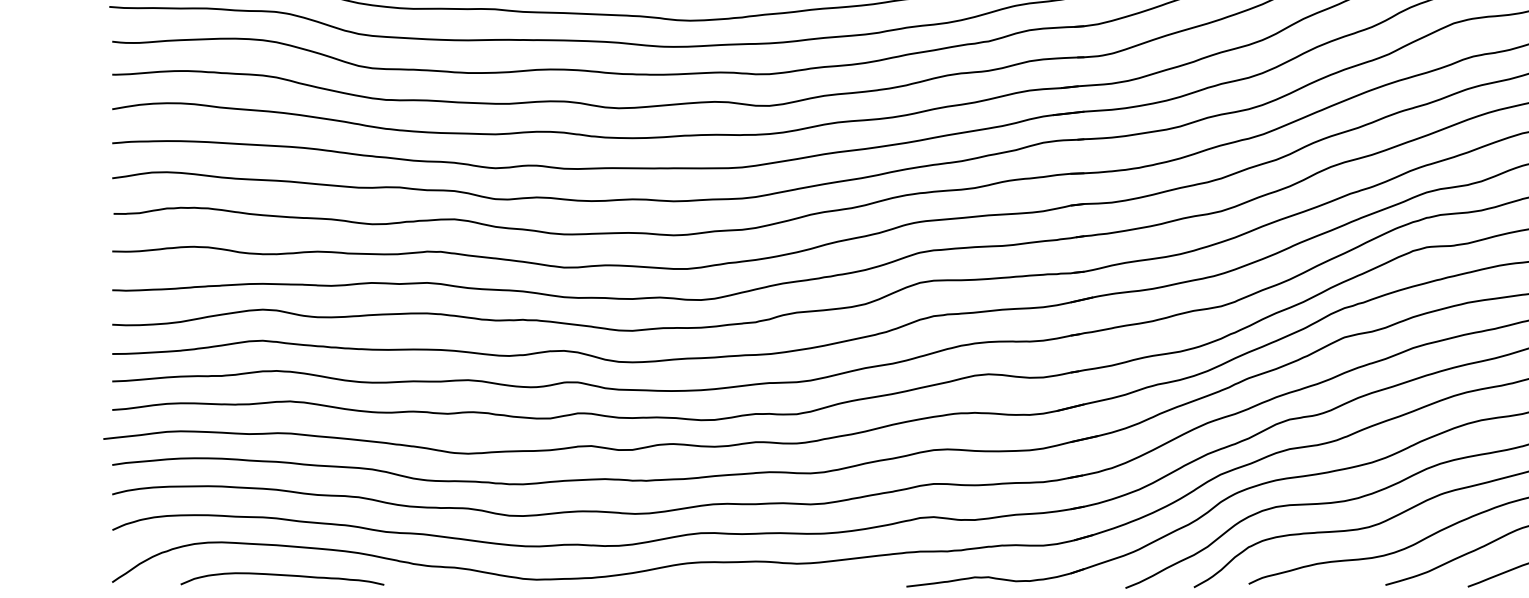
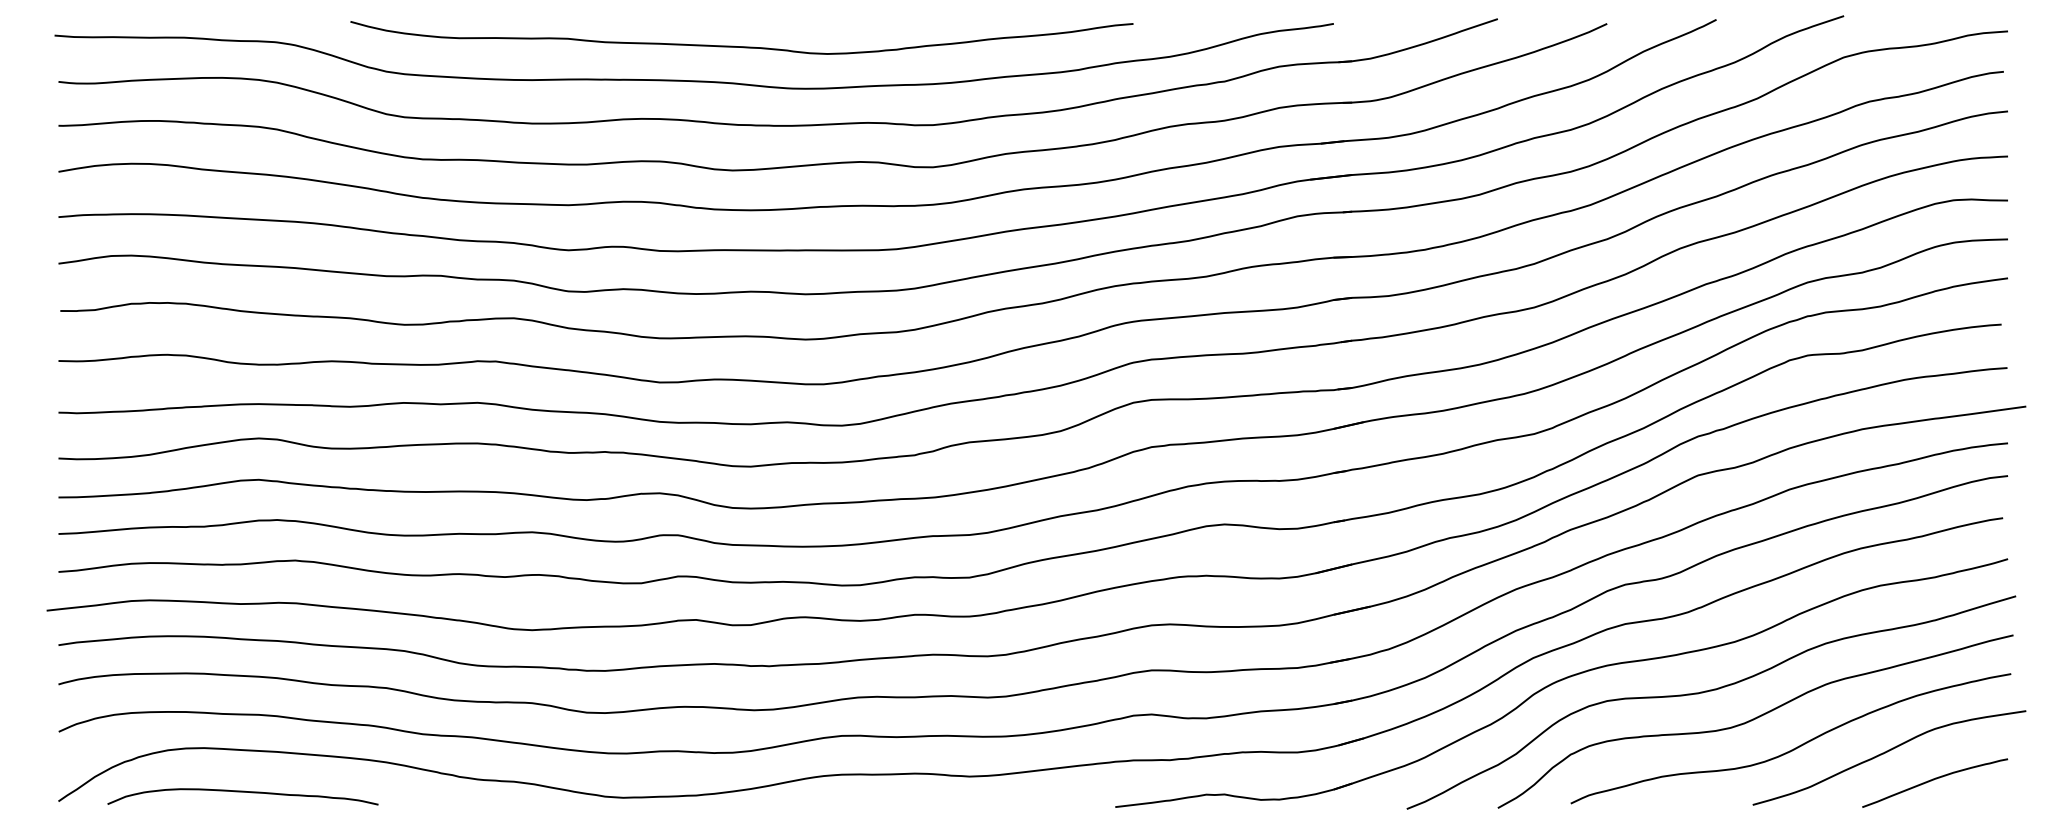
curve: (282, 575) -> (242, 792), moved

